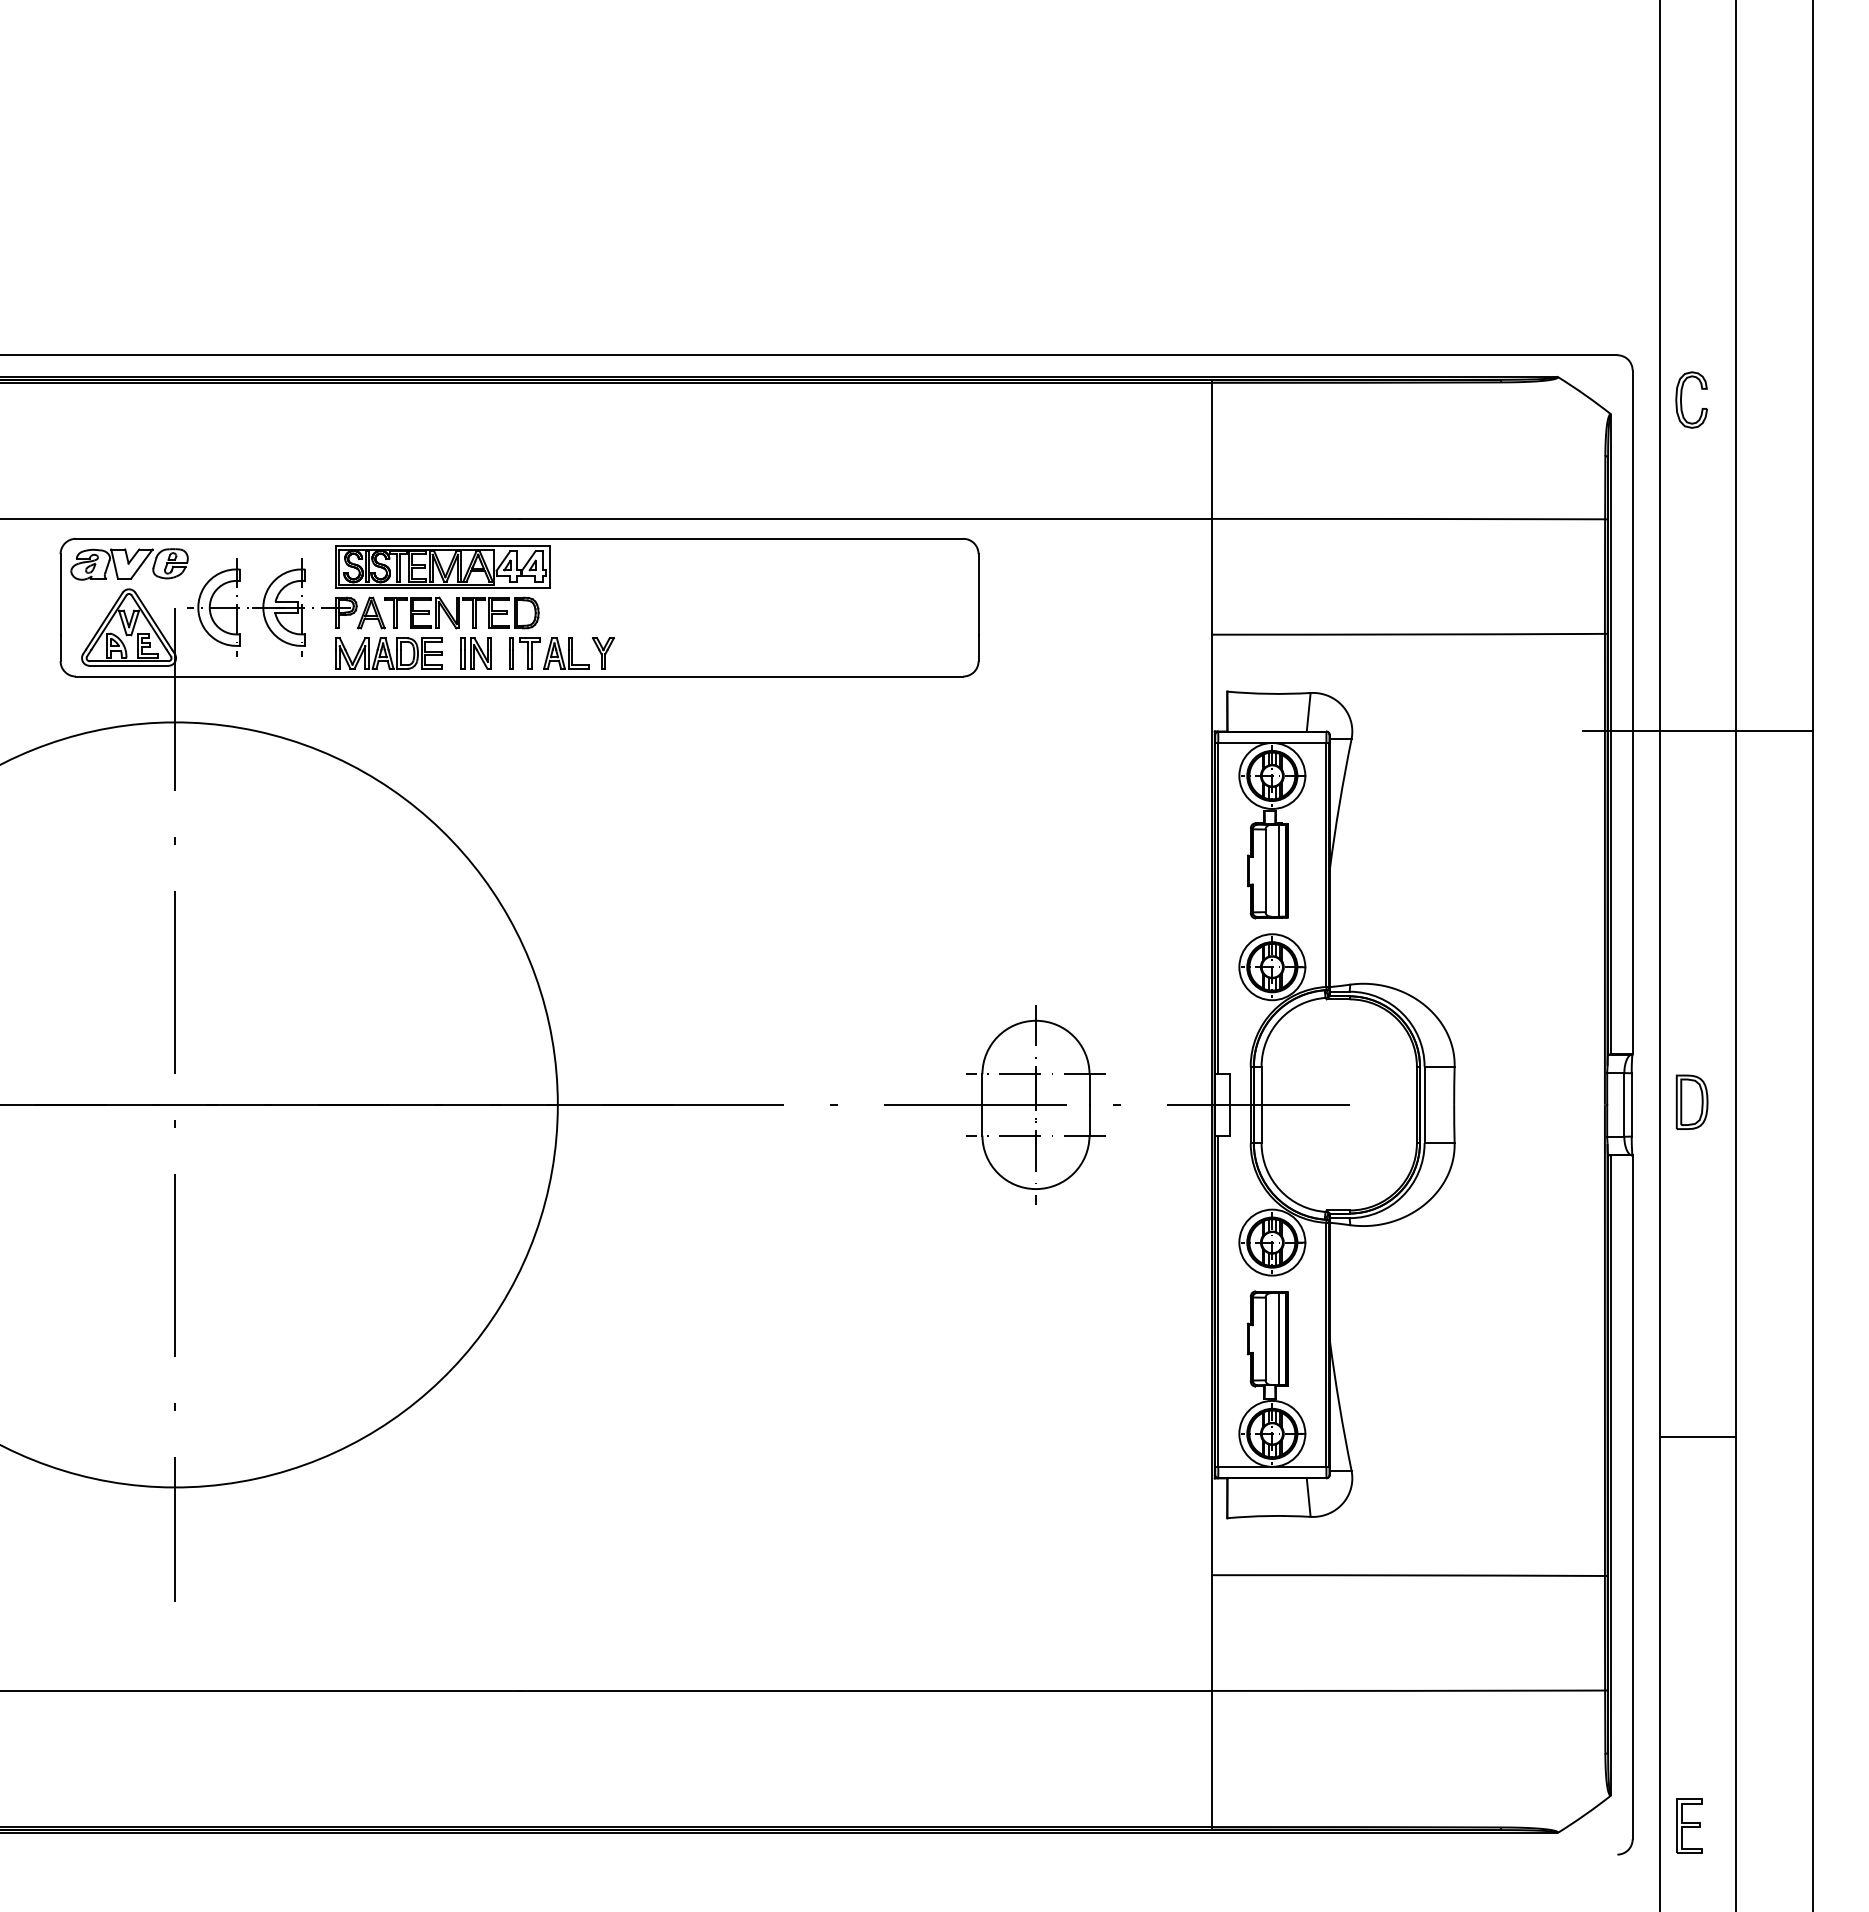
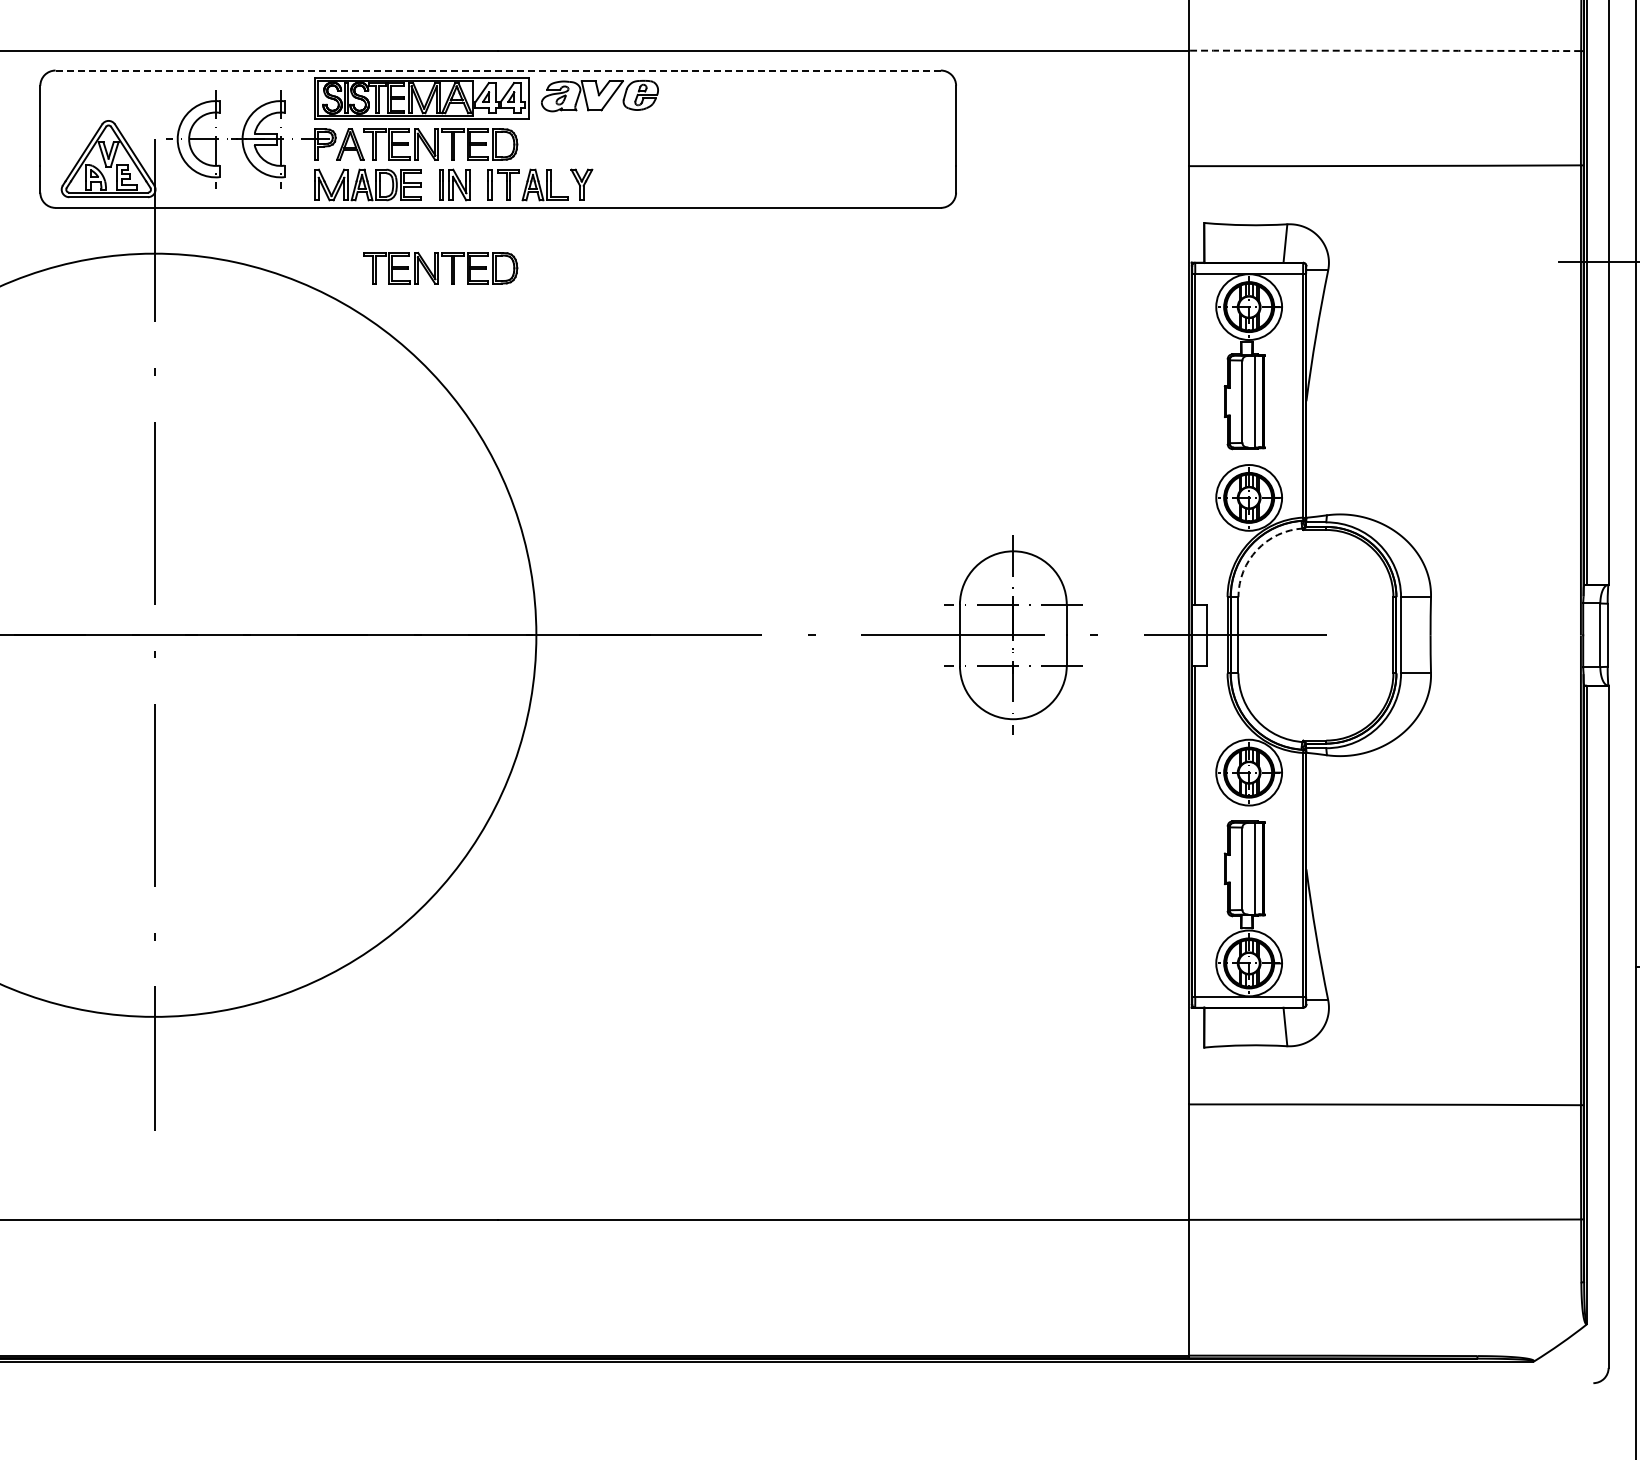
arc: (1408, 519) -> (1384, 51), solid -> dashed
line: (519, 538) -> (498, 70), solid -> dashed
part: (129, 564) -> (599, 96), moved
part: (461, 736) -> (440, 267), added
arc: (1280, 1019) -> (1257, 550), solid -> dashed

